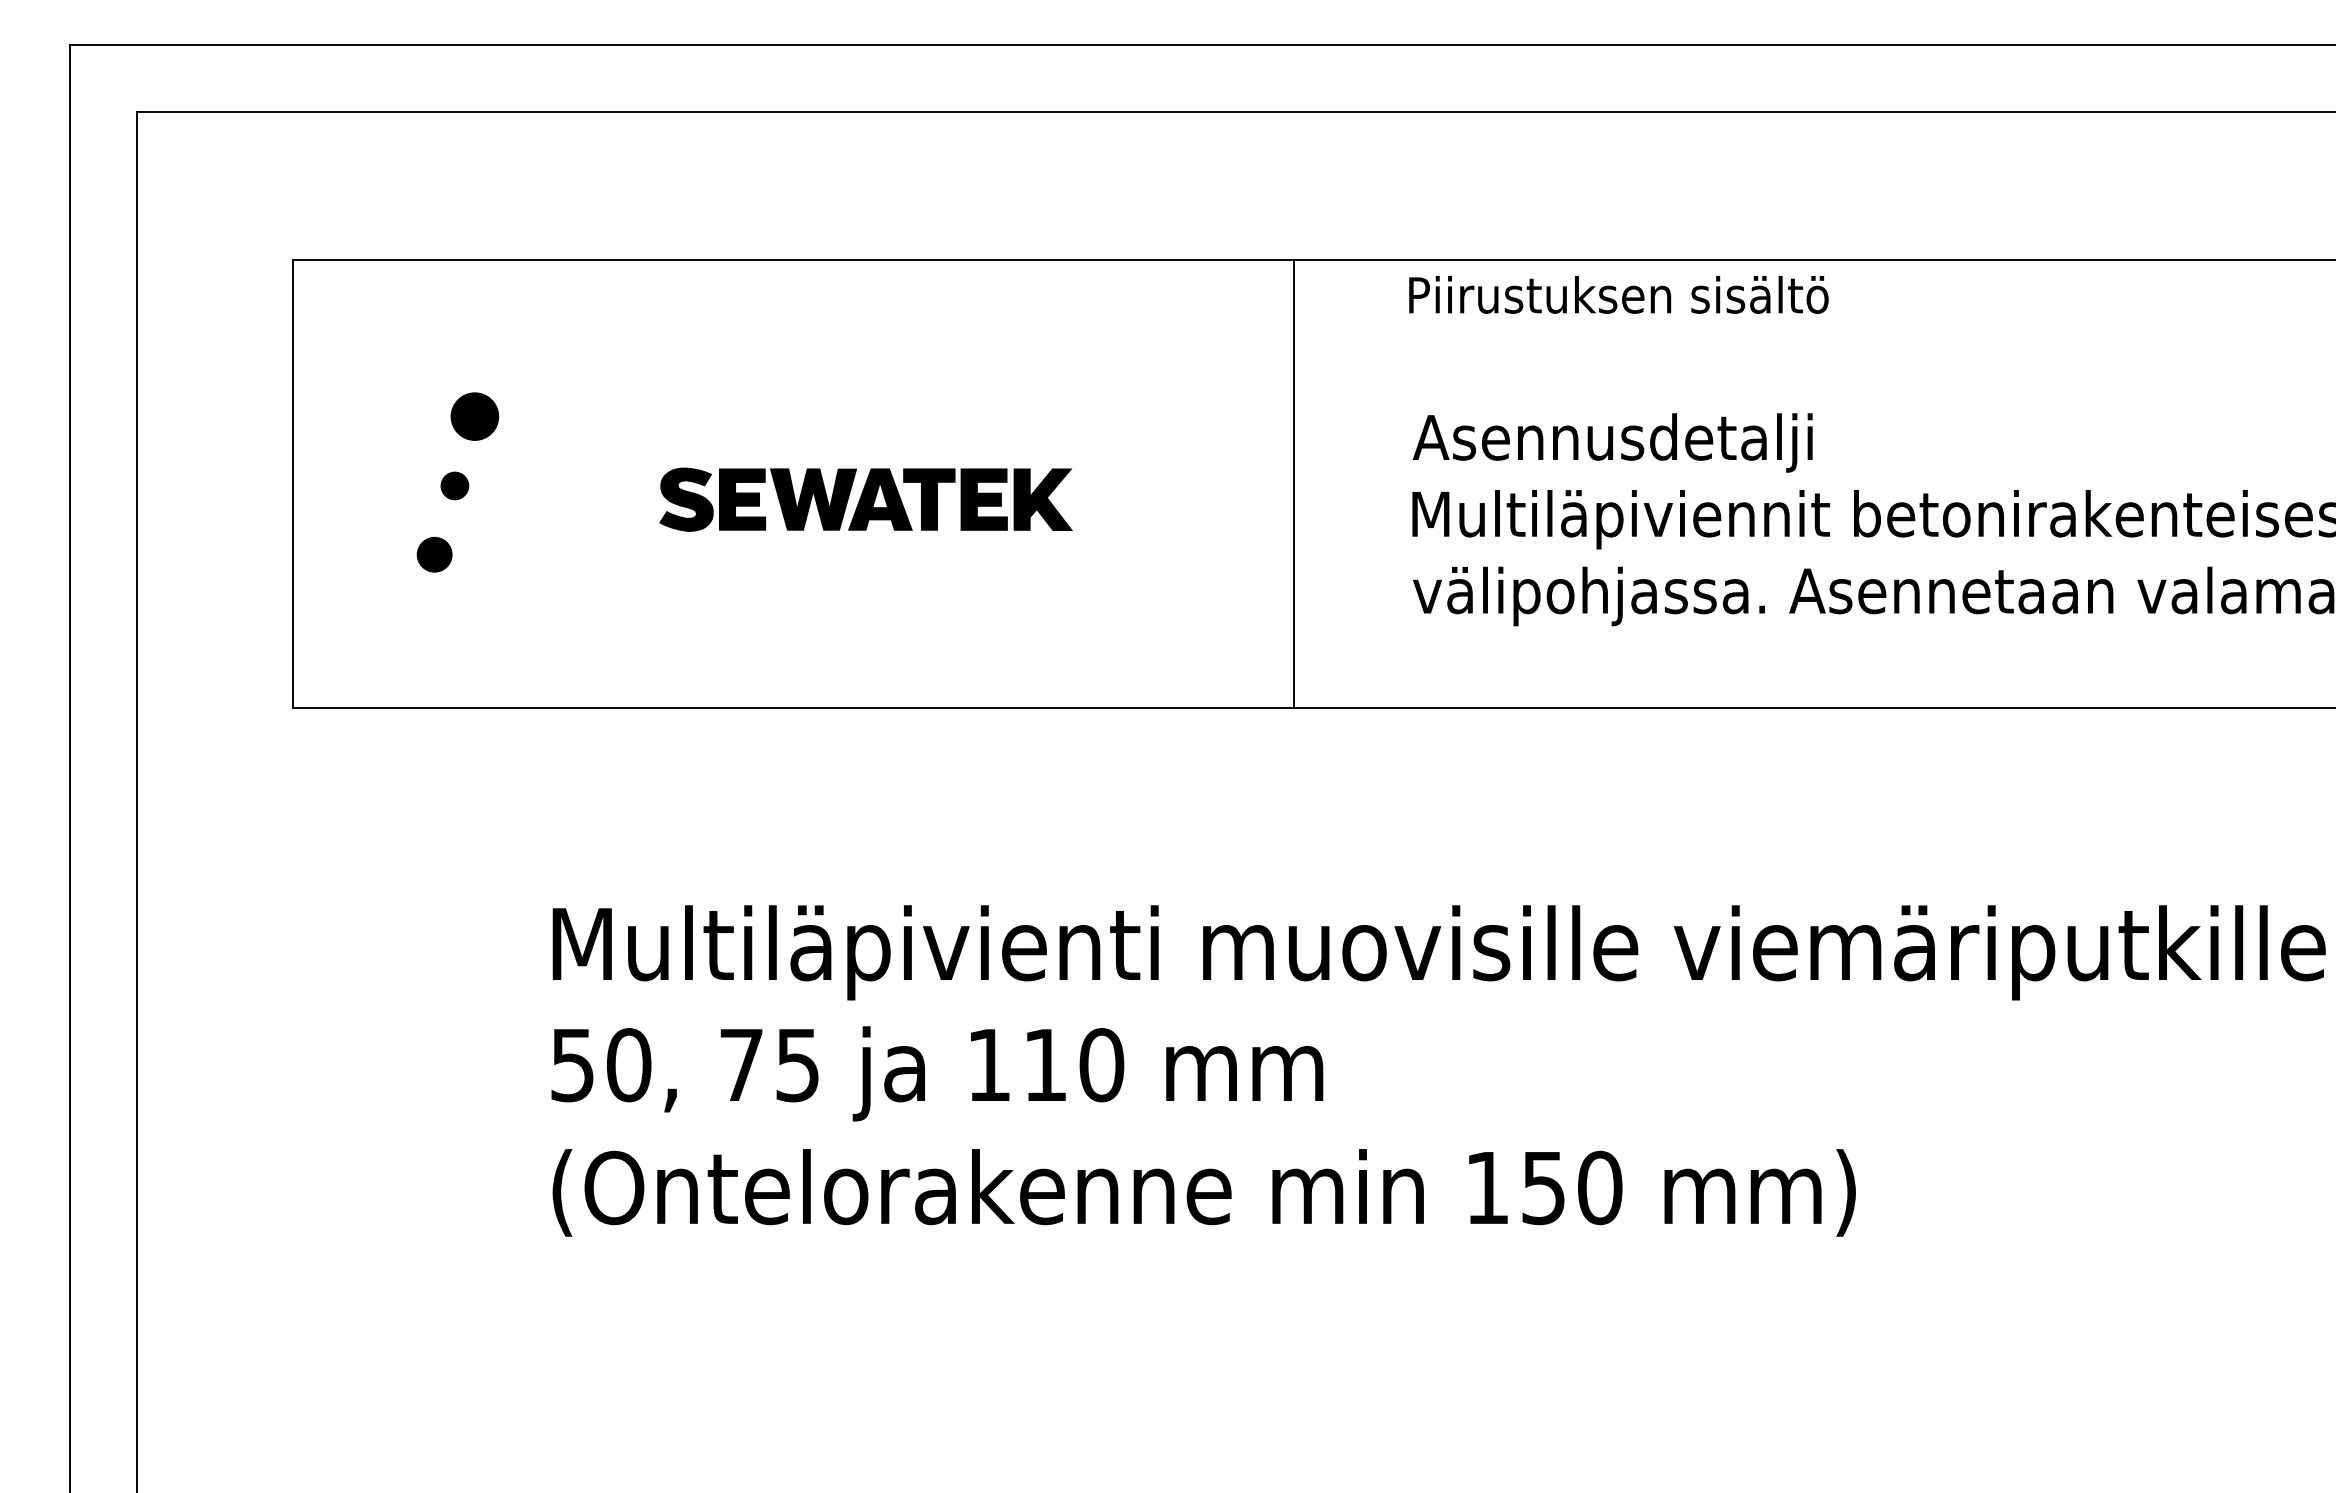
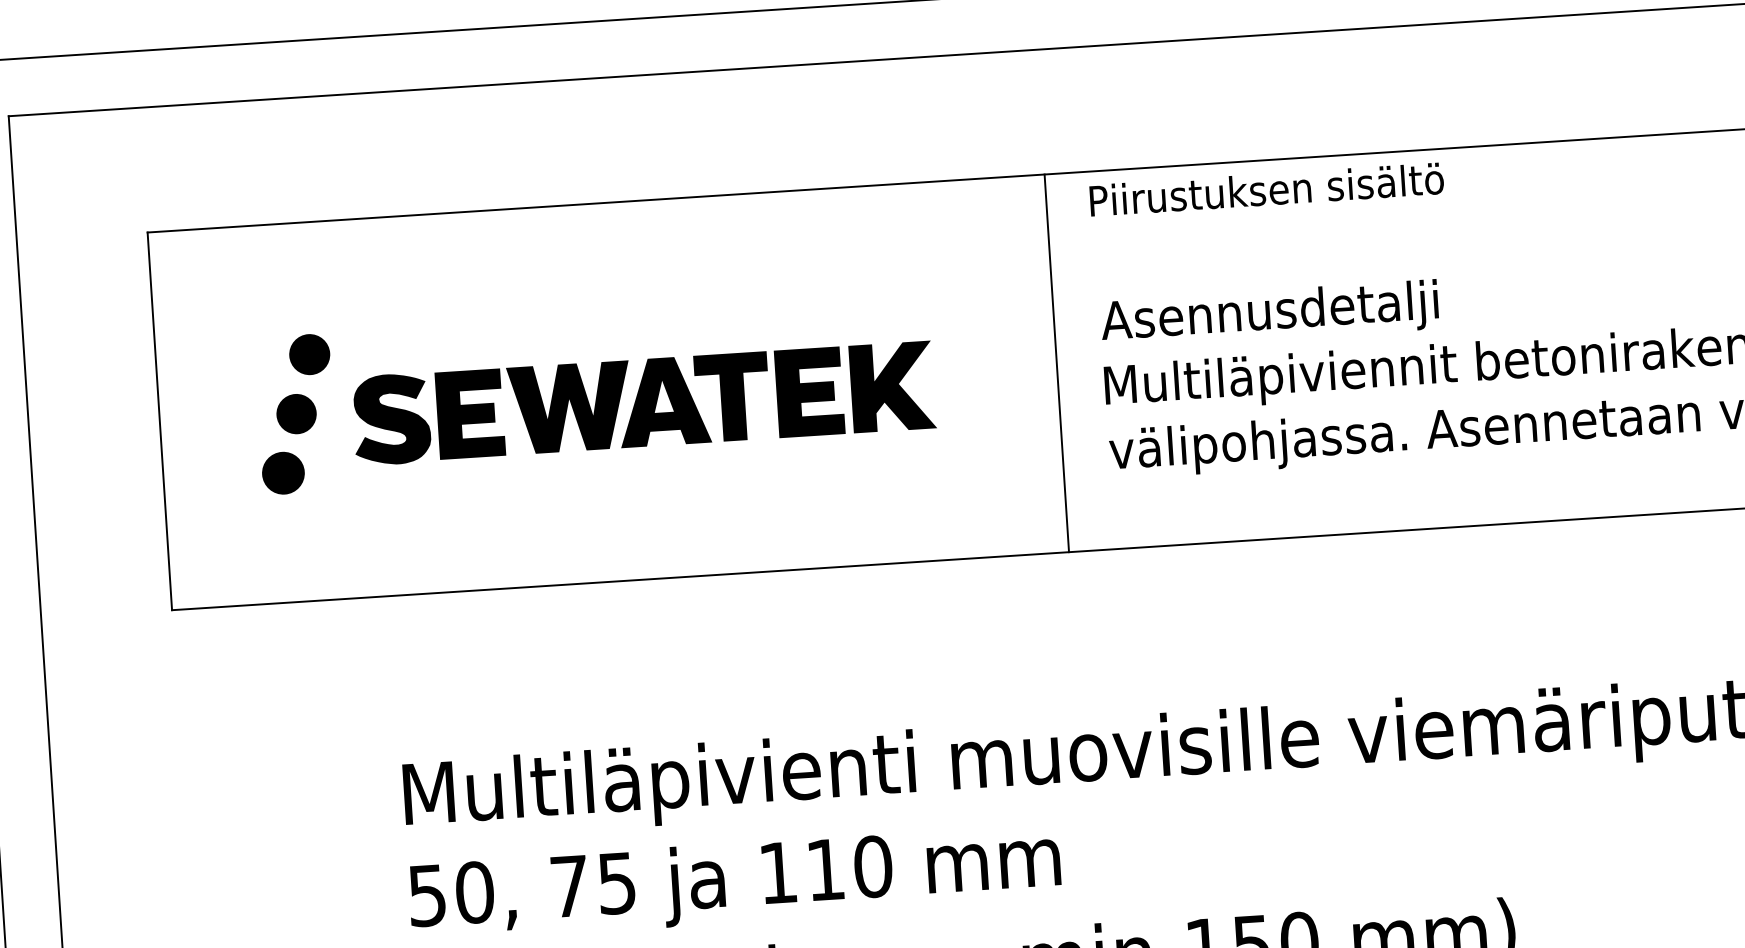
line: (1294, 483) -> (1056, 362), moved
part: (454, 485) -> (296, 413), size x1.67
part: (865, 499) -> (643, 403), size x1.67
part: (434, 554) -> (283, 472), size x1.43

